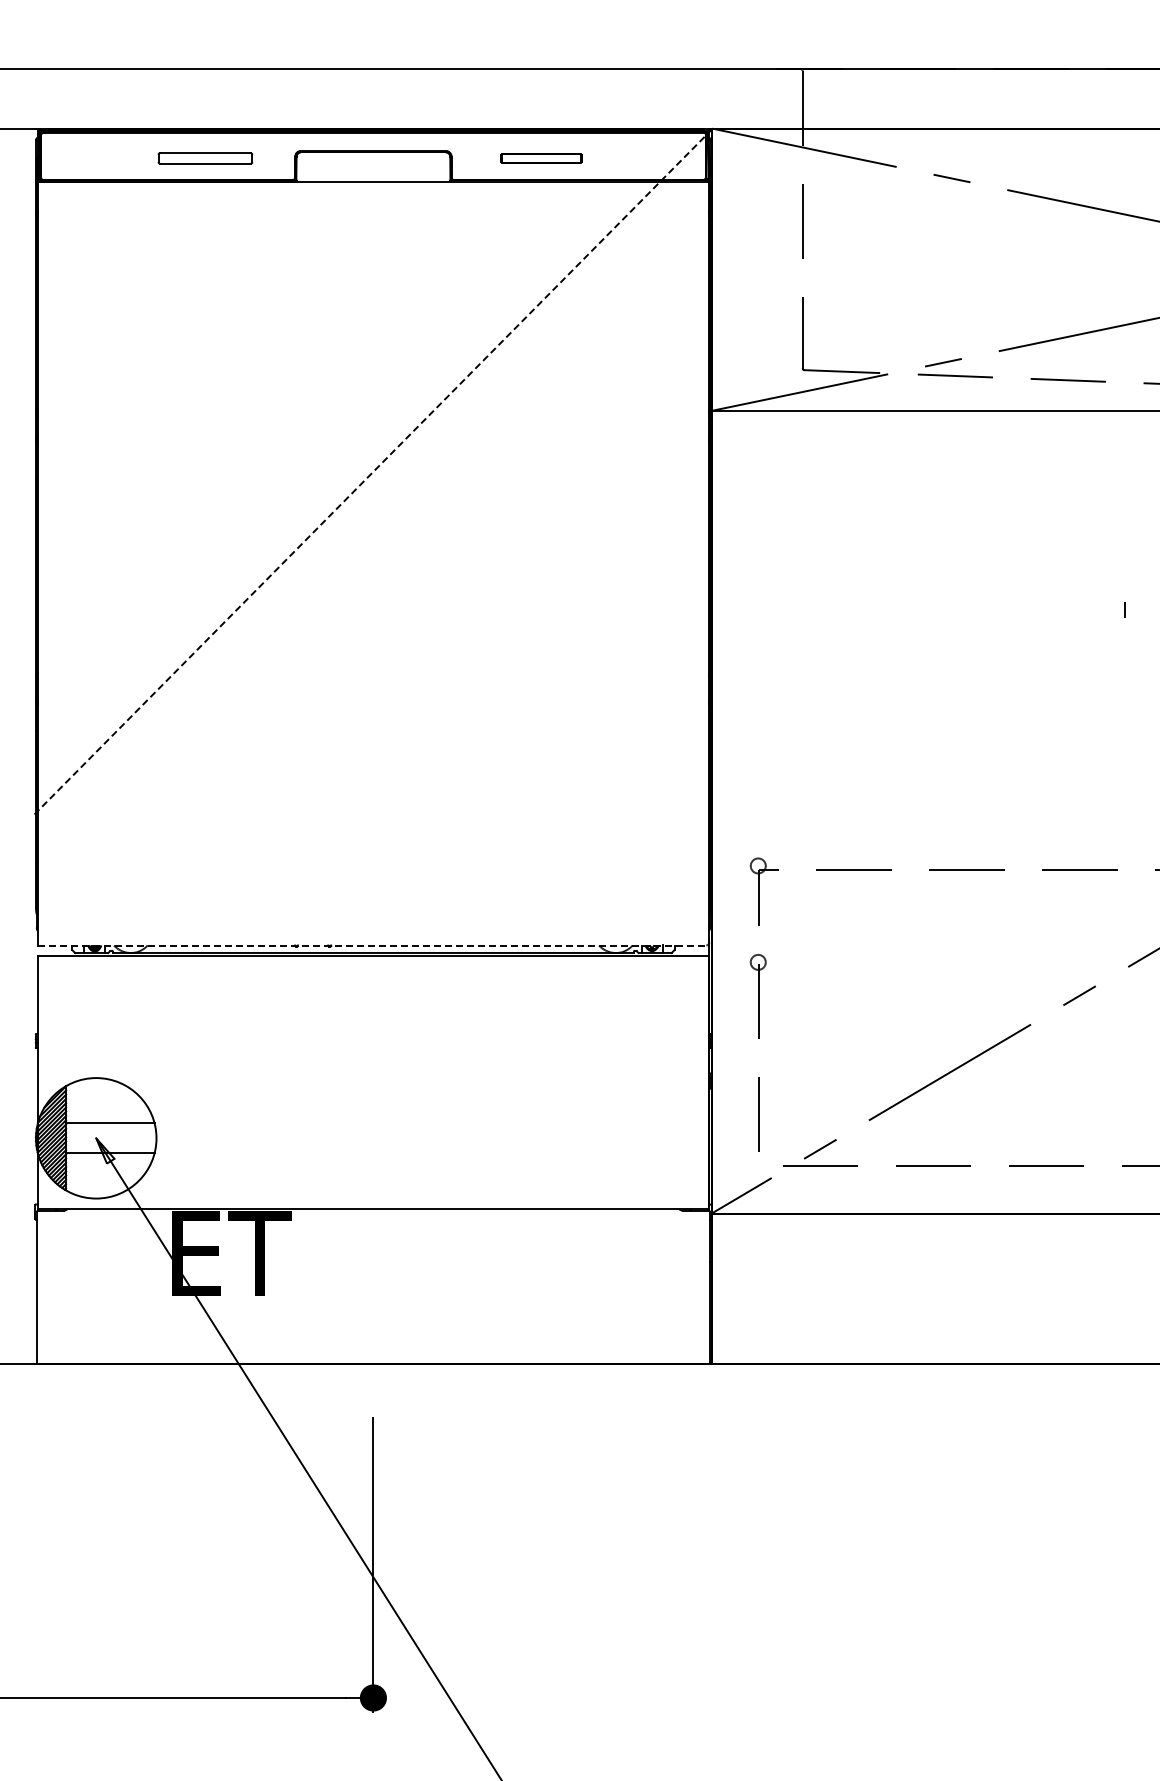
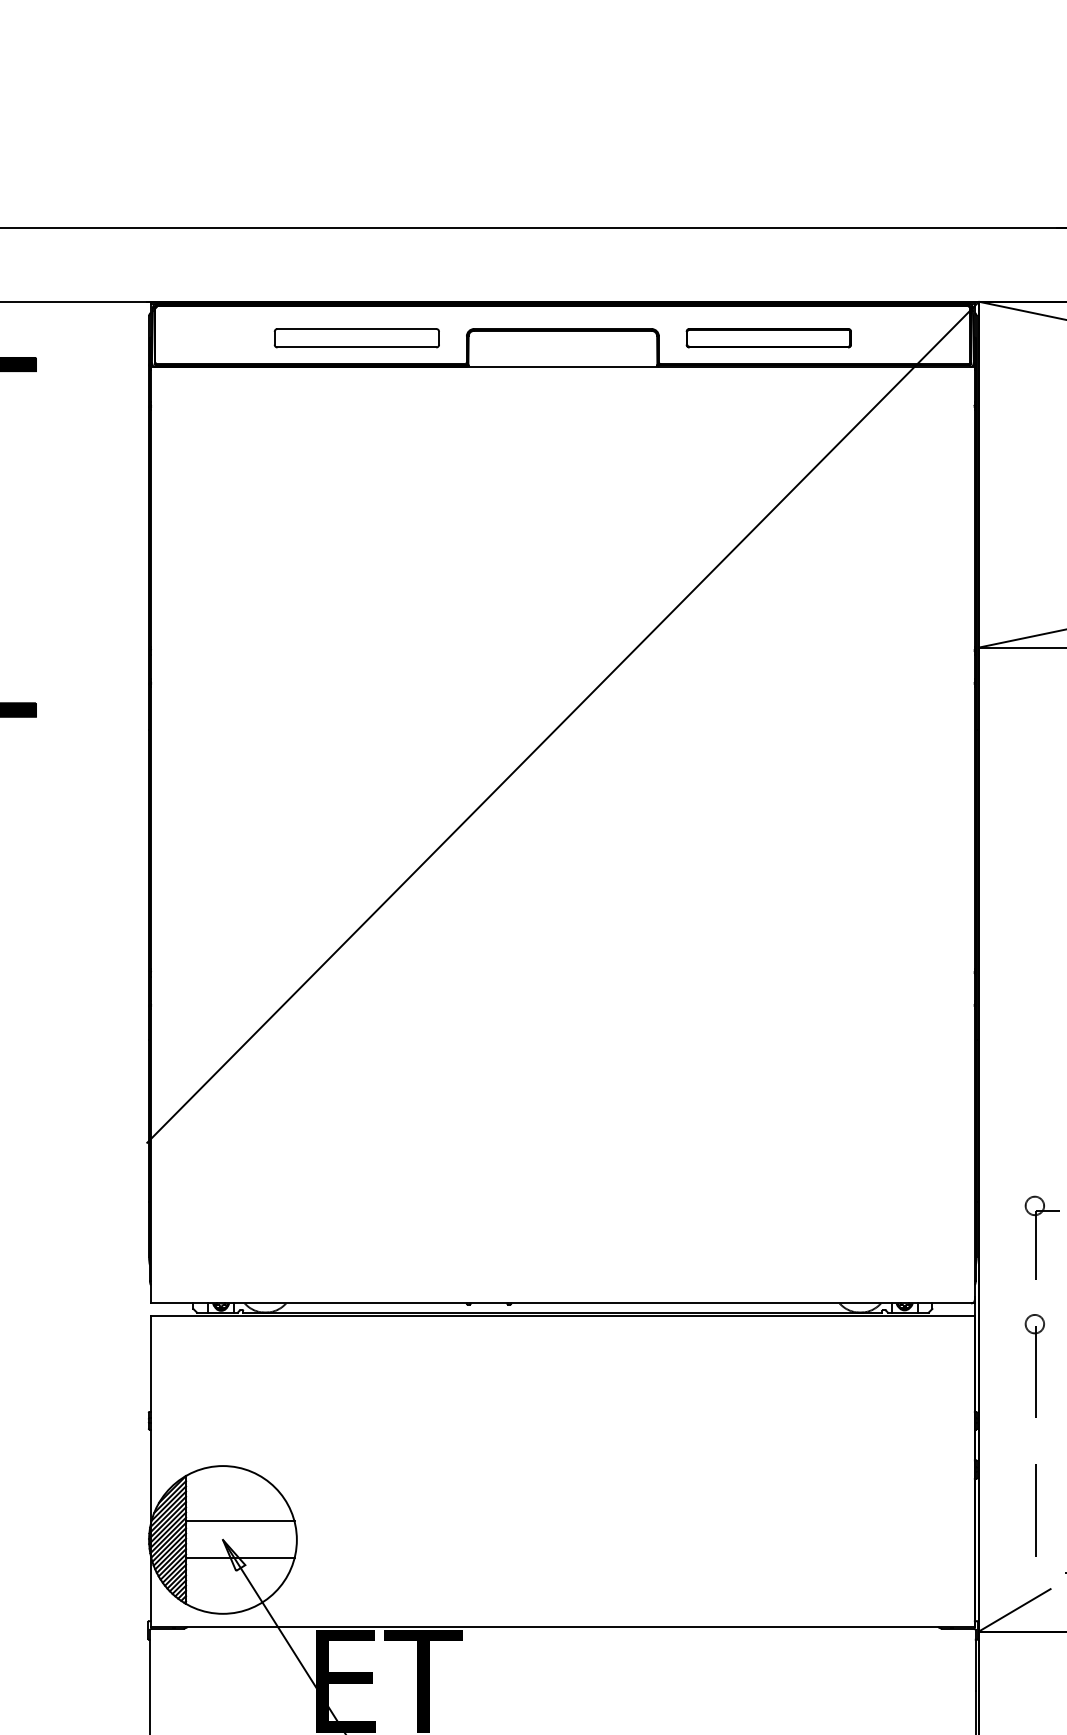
part: (205, 158) -> (356, 338), size x1.43
part: (541, 158) -> (769, 338), size x1.67
line: (373, 471) -> (563, 722), dashed -> solid
line: (373, 945) -> (563, 1303), dashed -> solid

